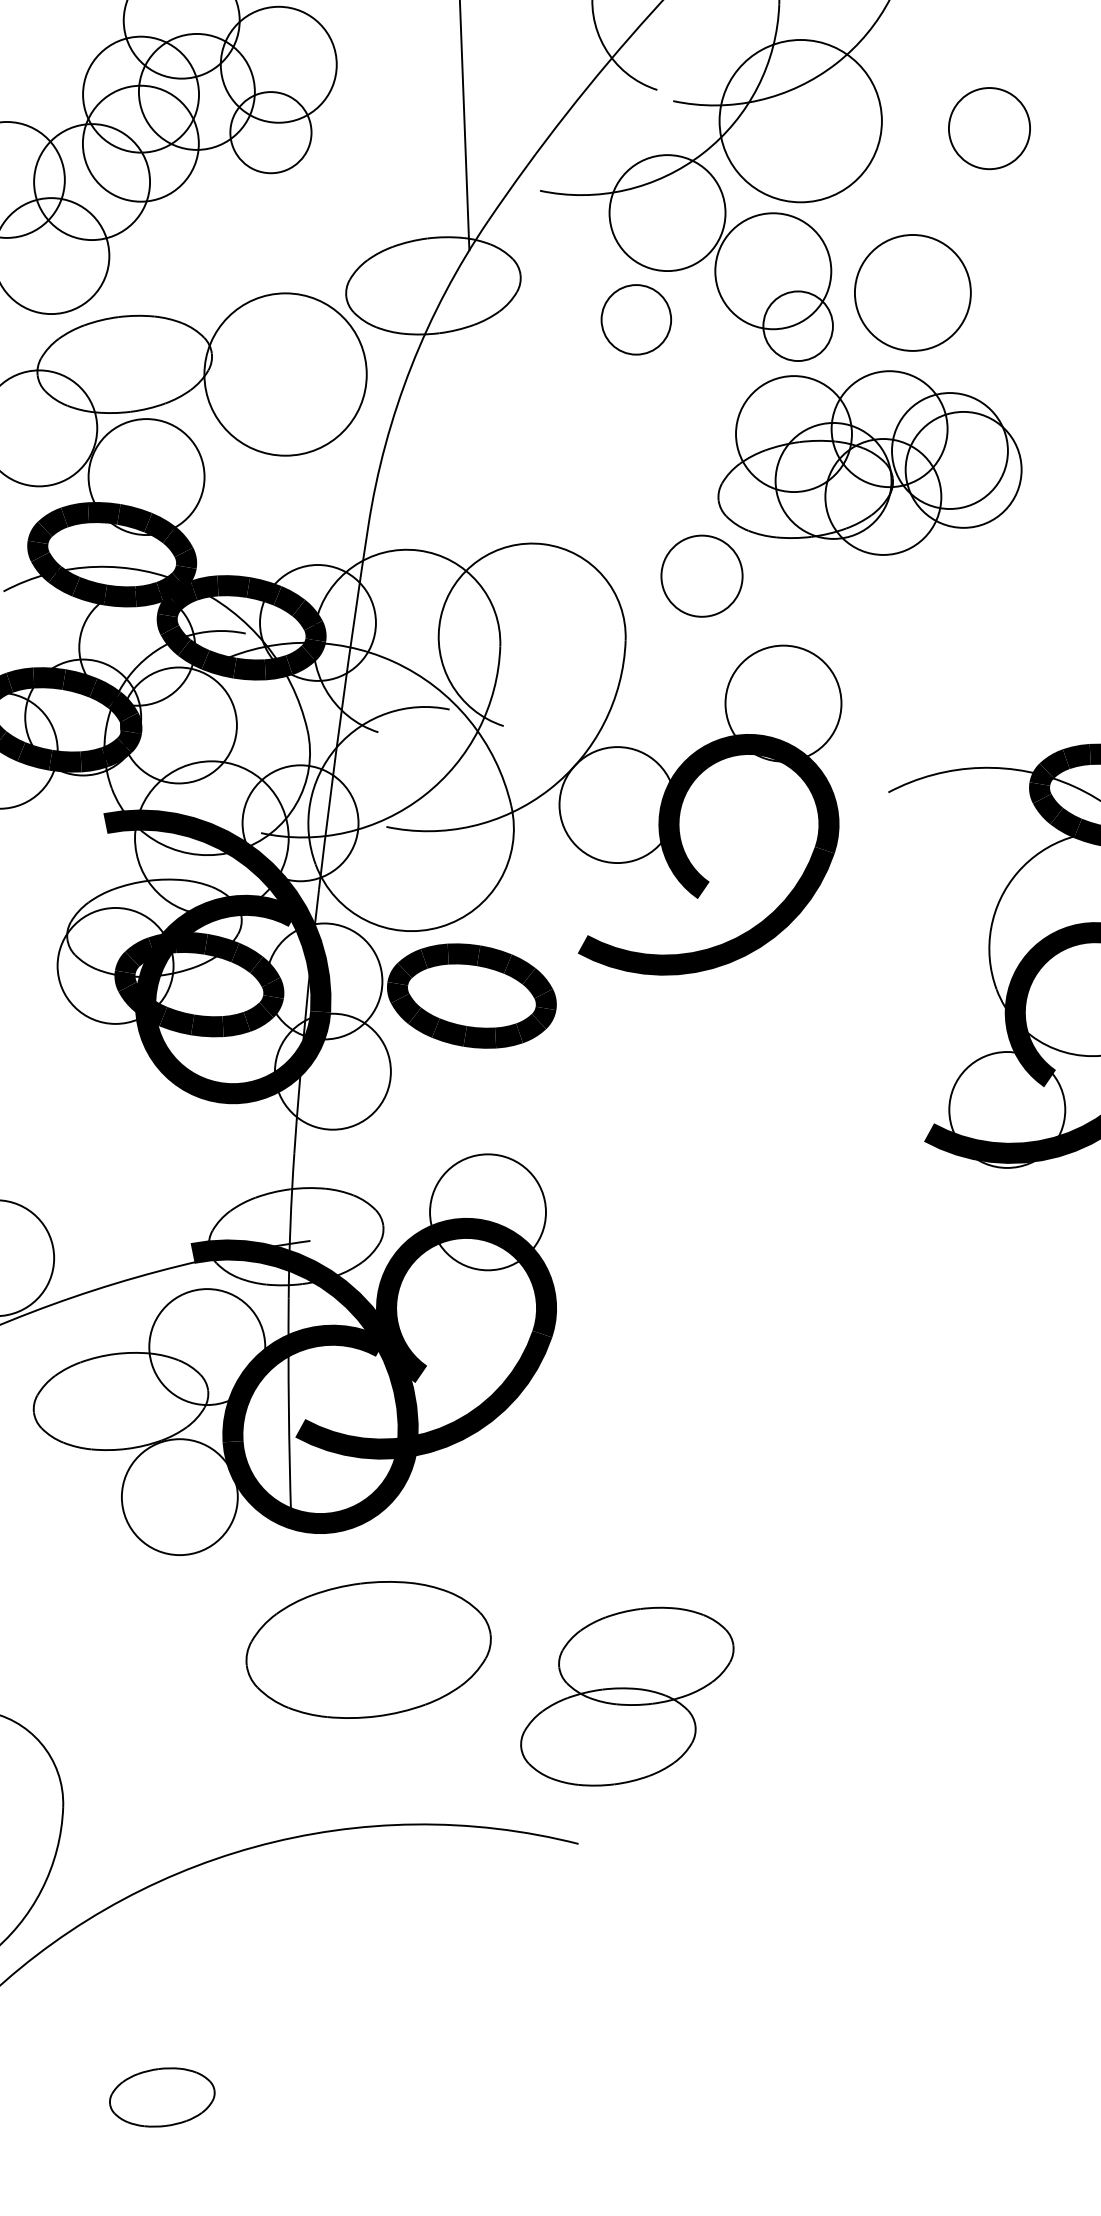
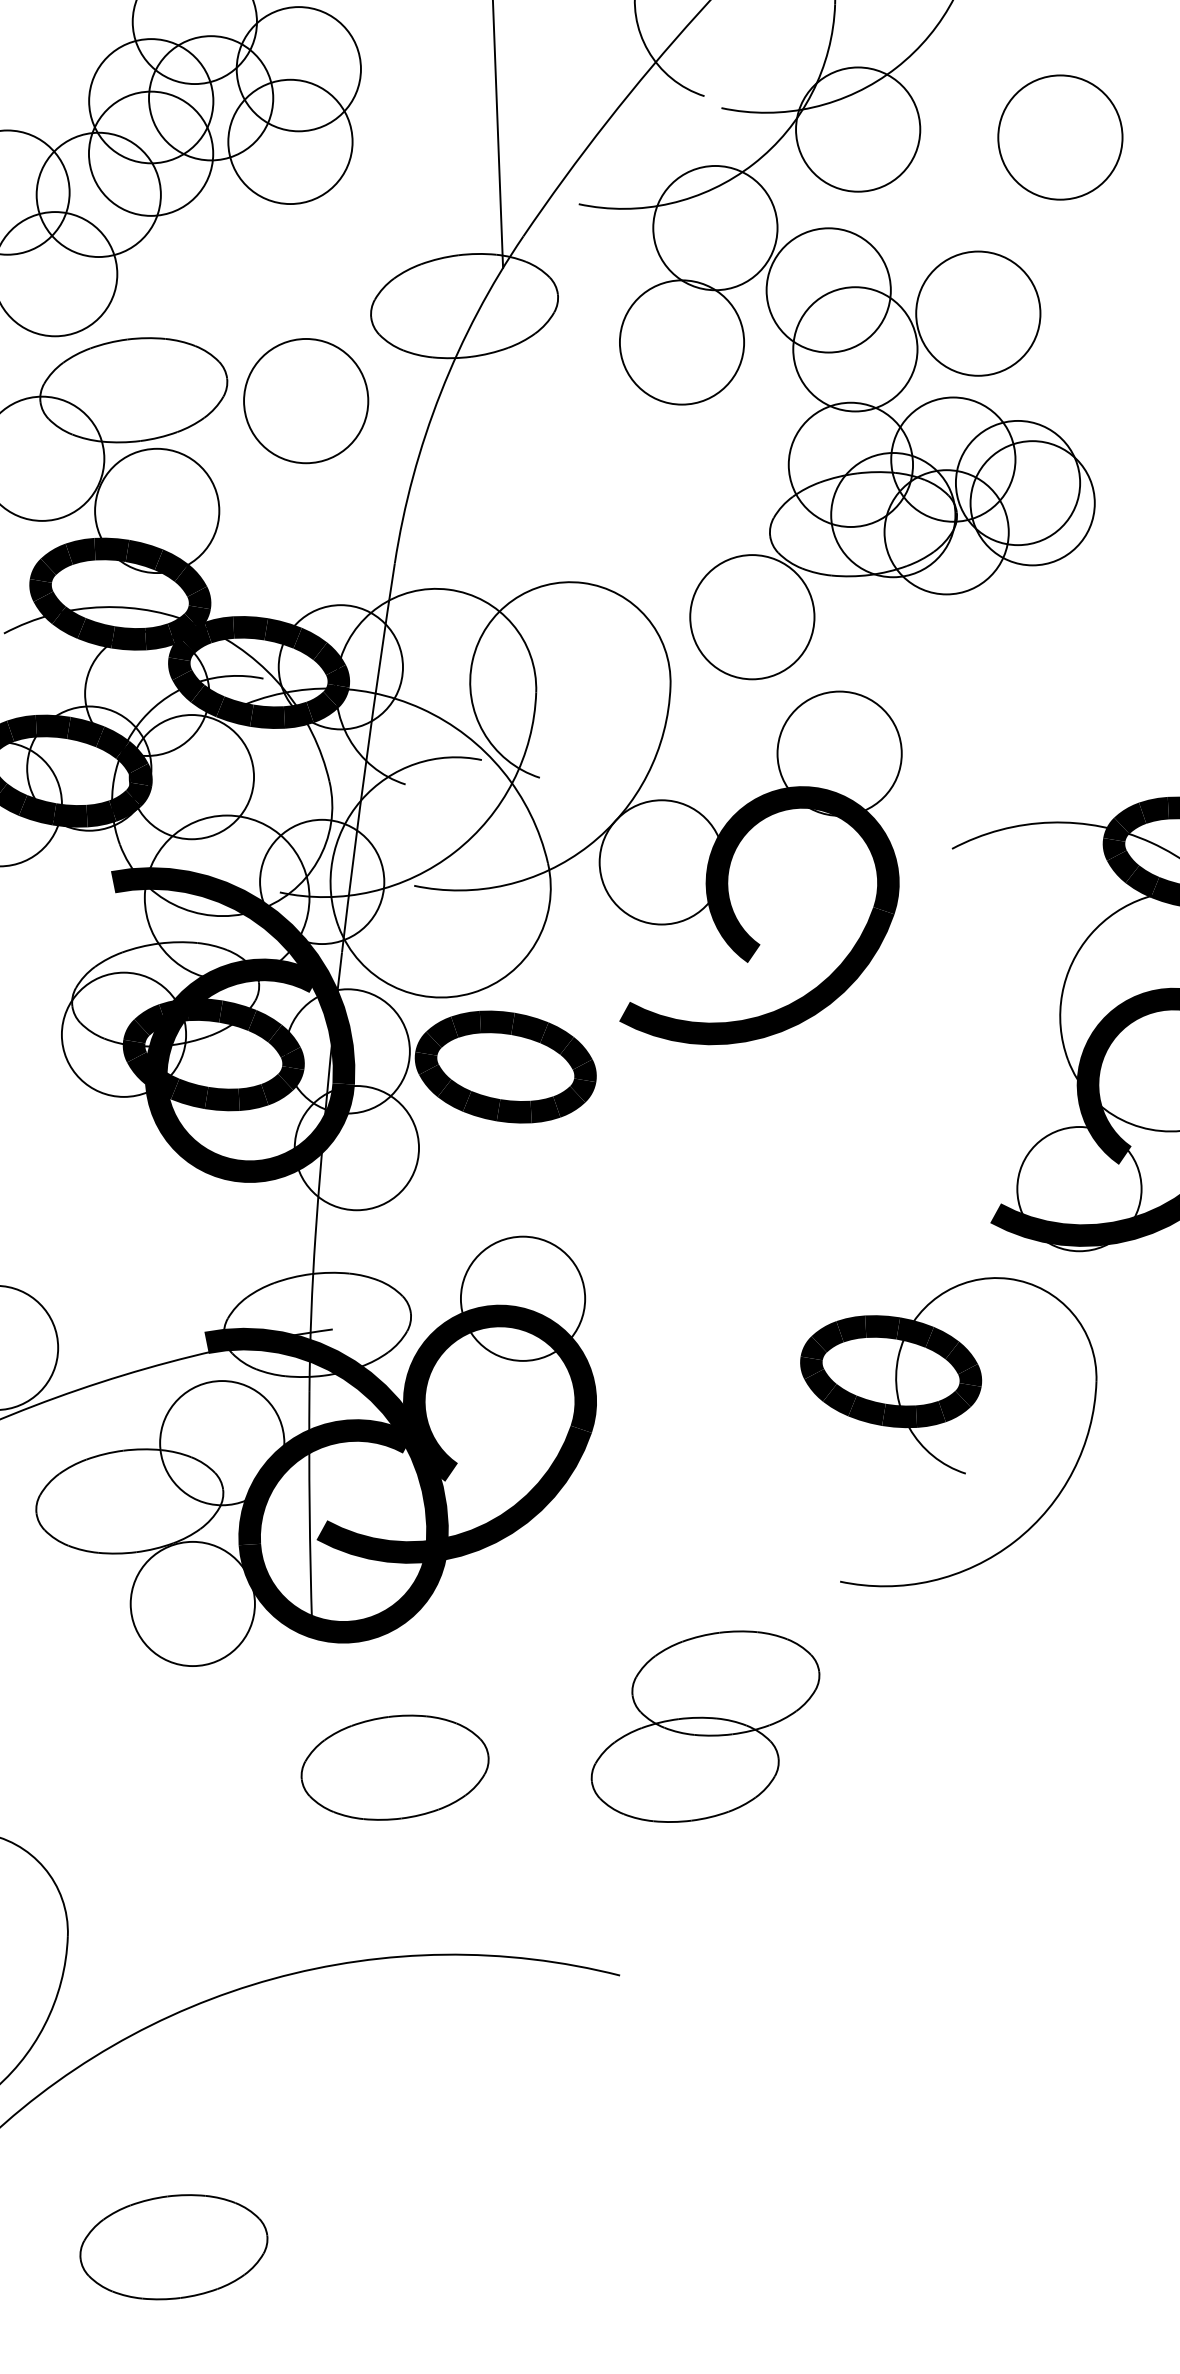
circle: (800, 121) -> (857, 129), size x0.71
circle: (989, 128) -> (1060, 137), size x1.43
circle: (270, 132) -> (289, 141), size x1.43
circle: (636, 319) -> (682, 342), size x1.67
circle: (798, 326) -> (855, 349), size x1.67
circle: (285, 374) -> (306, 401), size x0.71
circle: (702, 576) -> (752, 617), size x1.43
part: (883, 1327) -> (946, 1422), added
part: (368, 1649) -> (394, 1767), size x0.71
part: (627, 1696) -> (705, 1726), moved
part: (162, 2097) -> (174, 2247), size x1.67

